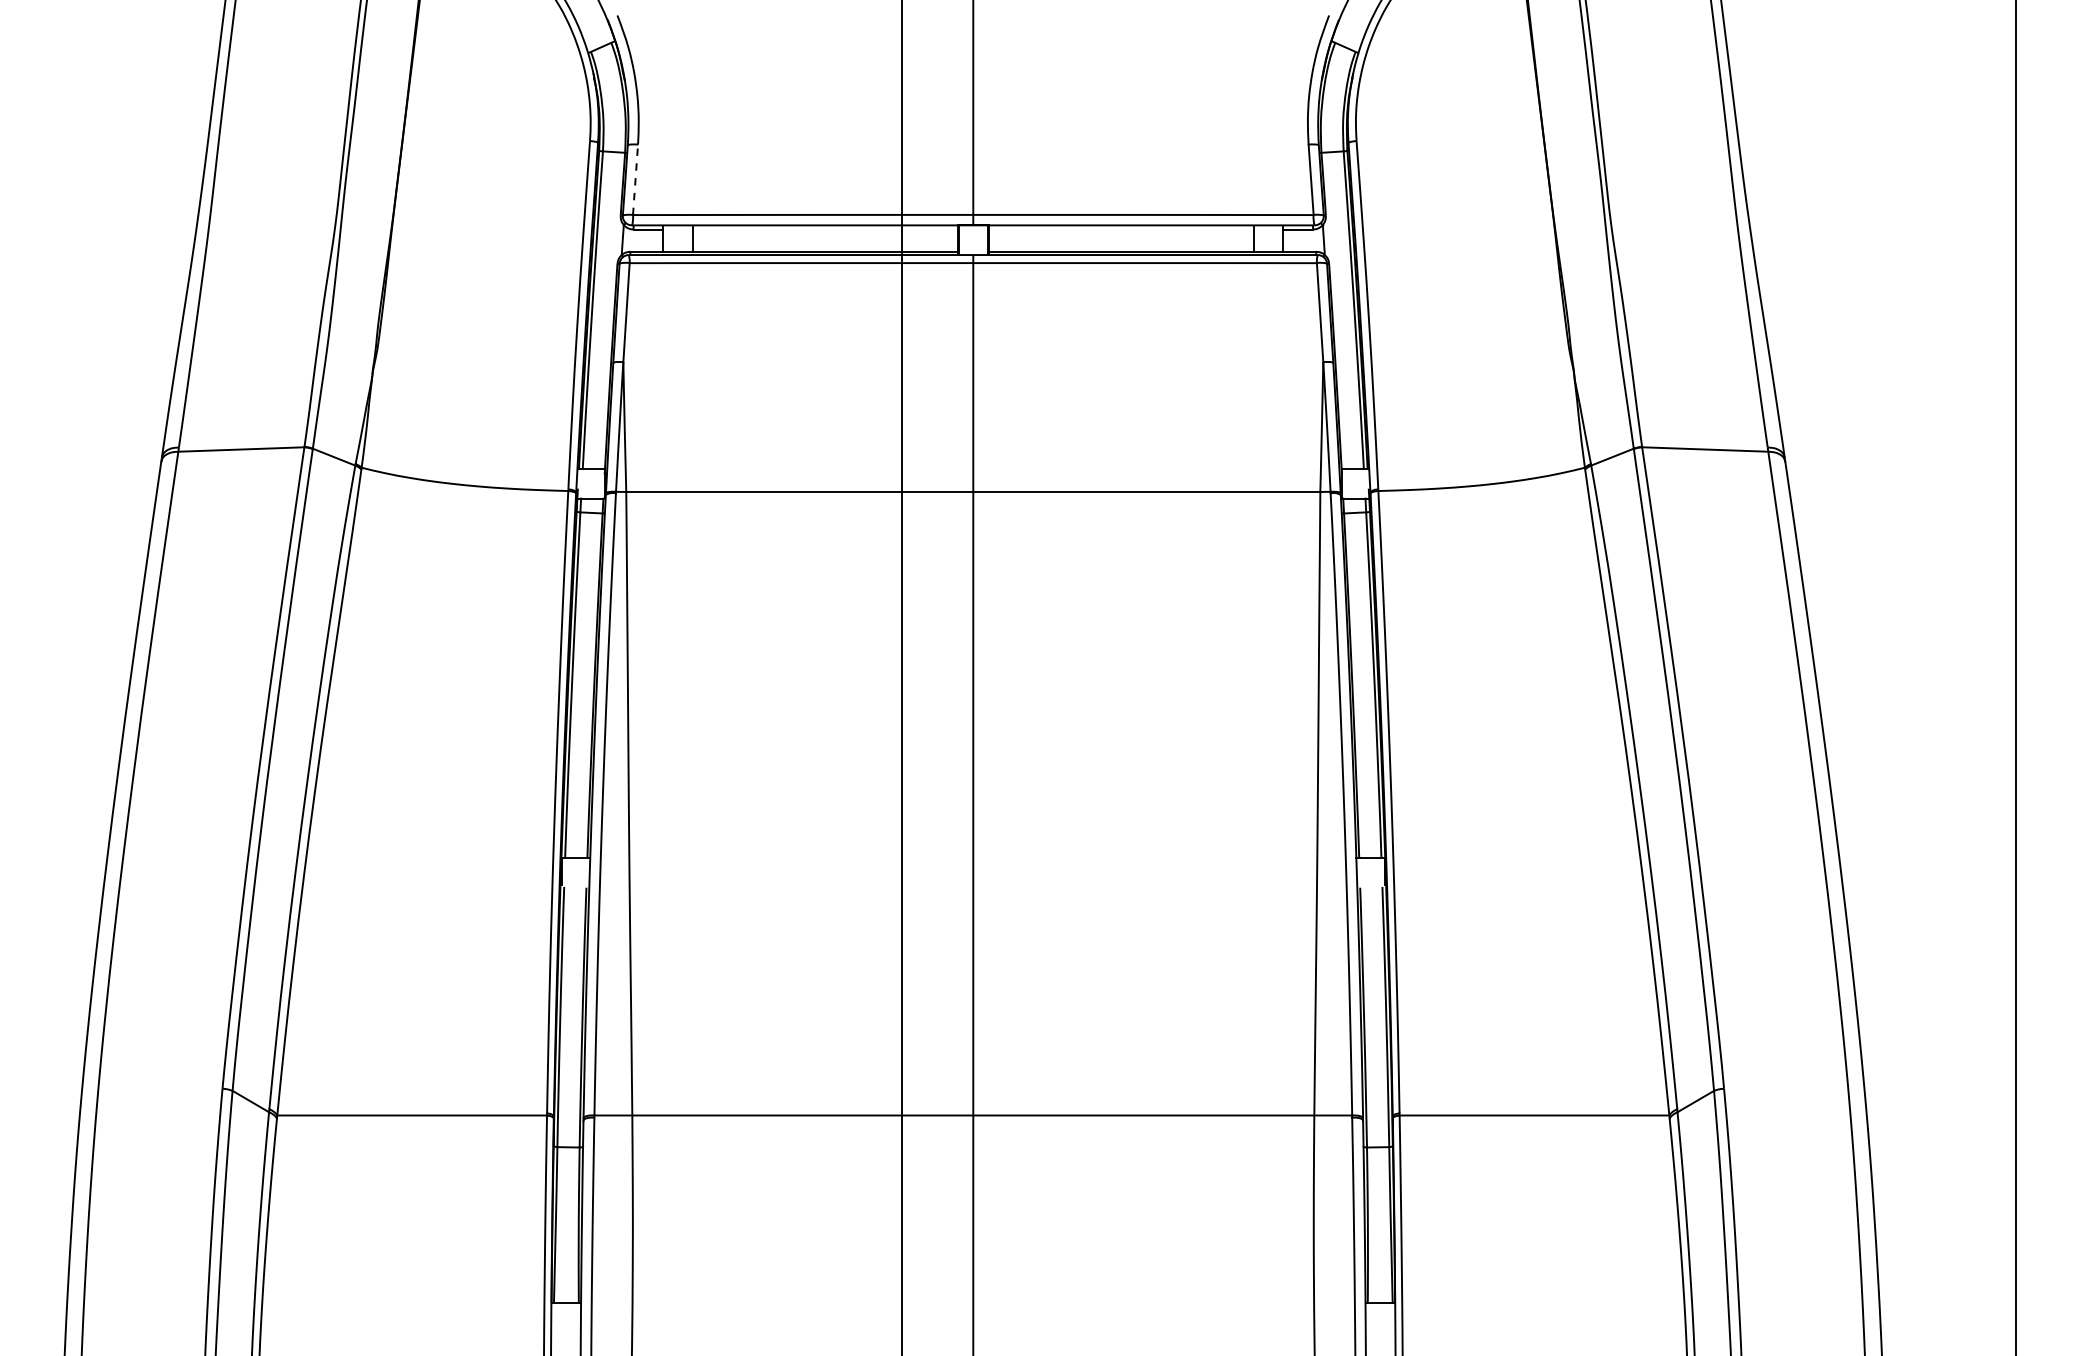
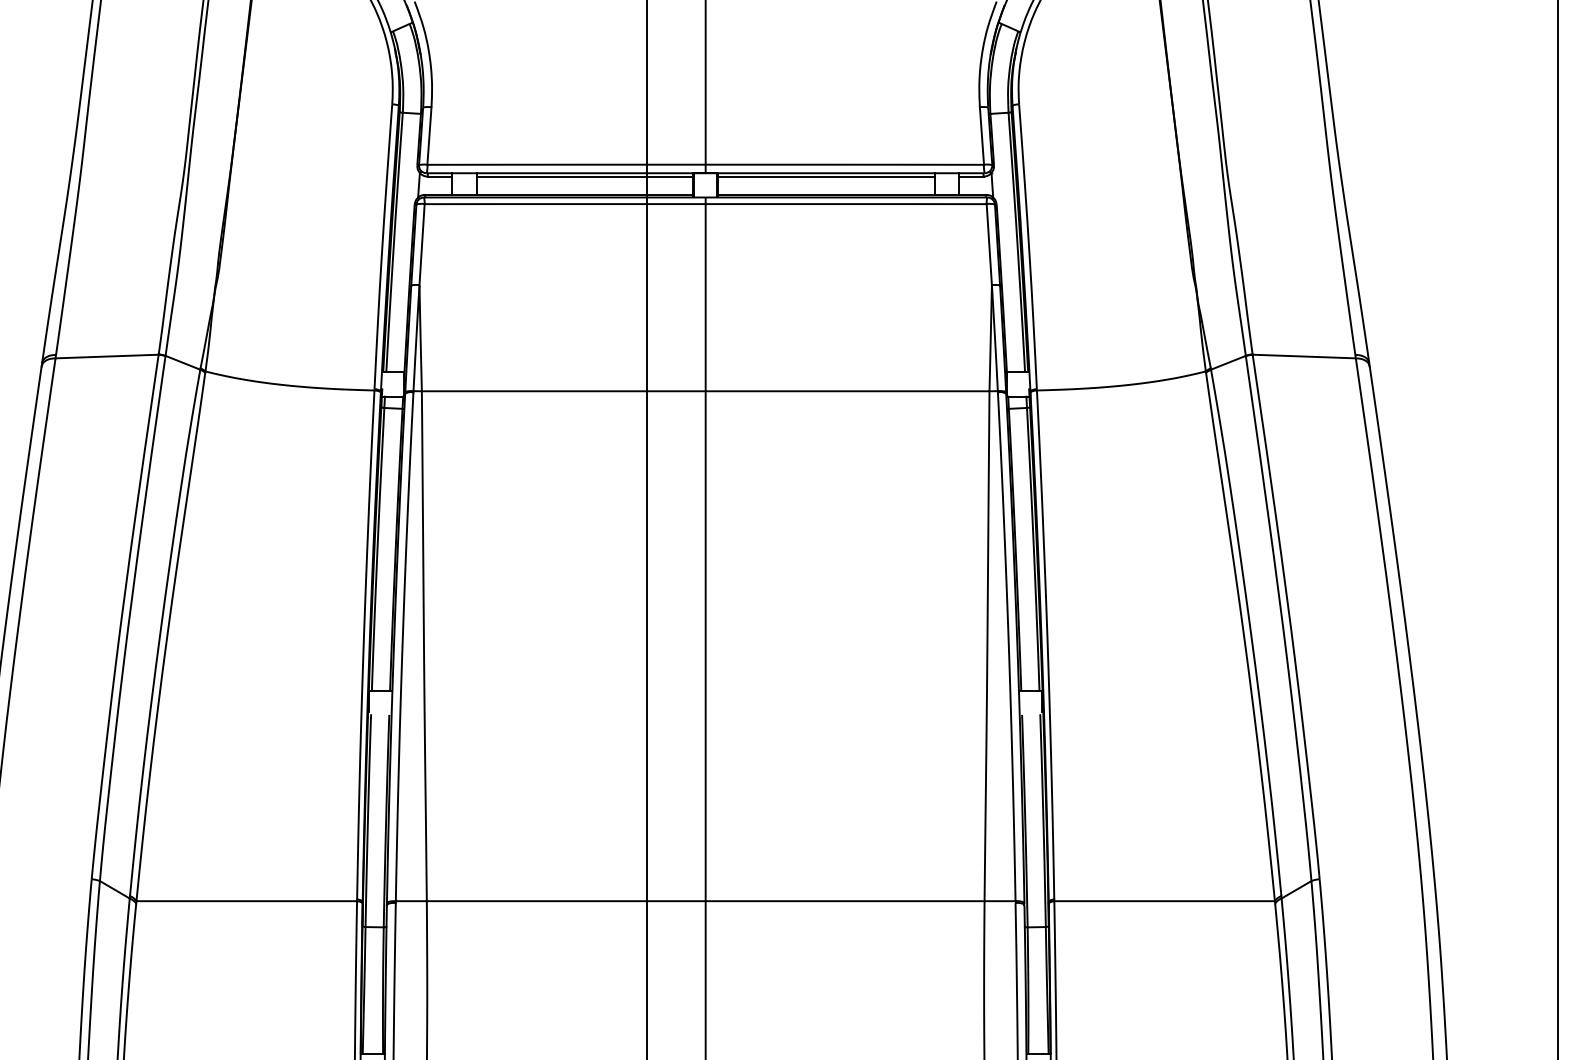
line: (635, 179) -> (429, 135), dashed -> solid
line: (825, 229) -> (584, 176), added
line: (1120, 229) -> (826, 176), added

